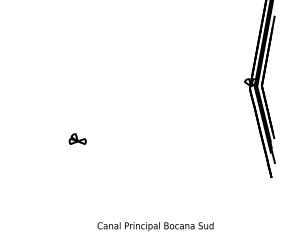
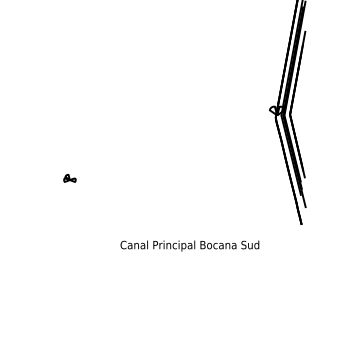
part: (77, 139) -> (69, 178), size x0.6
text: (155, 226) -> (189, 245), moved

